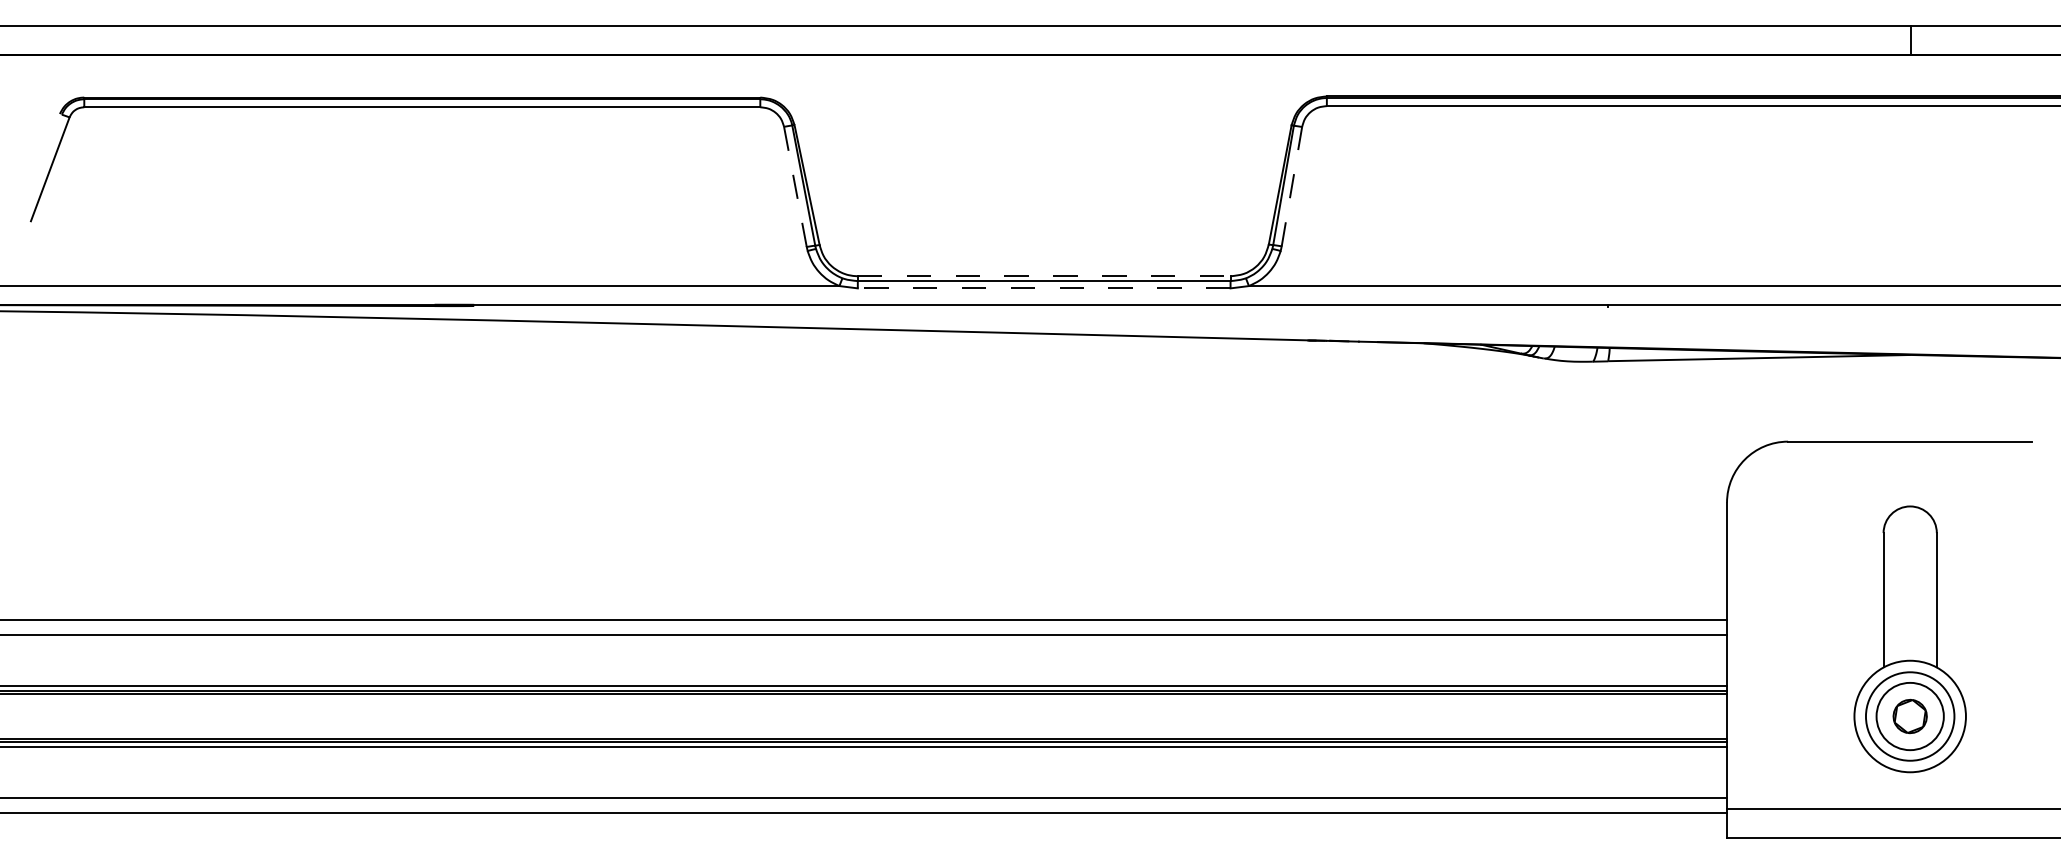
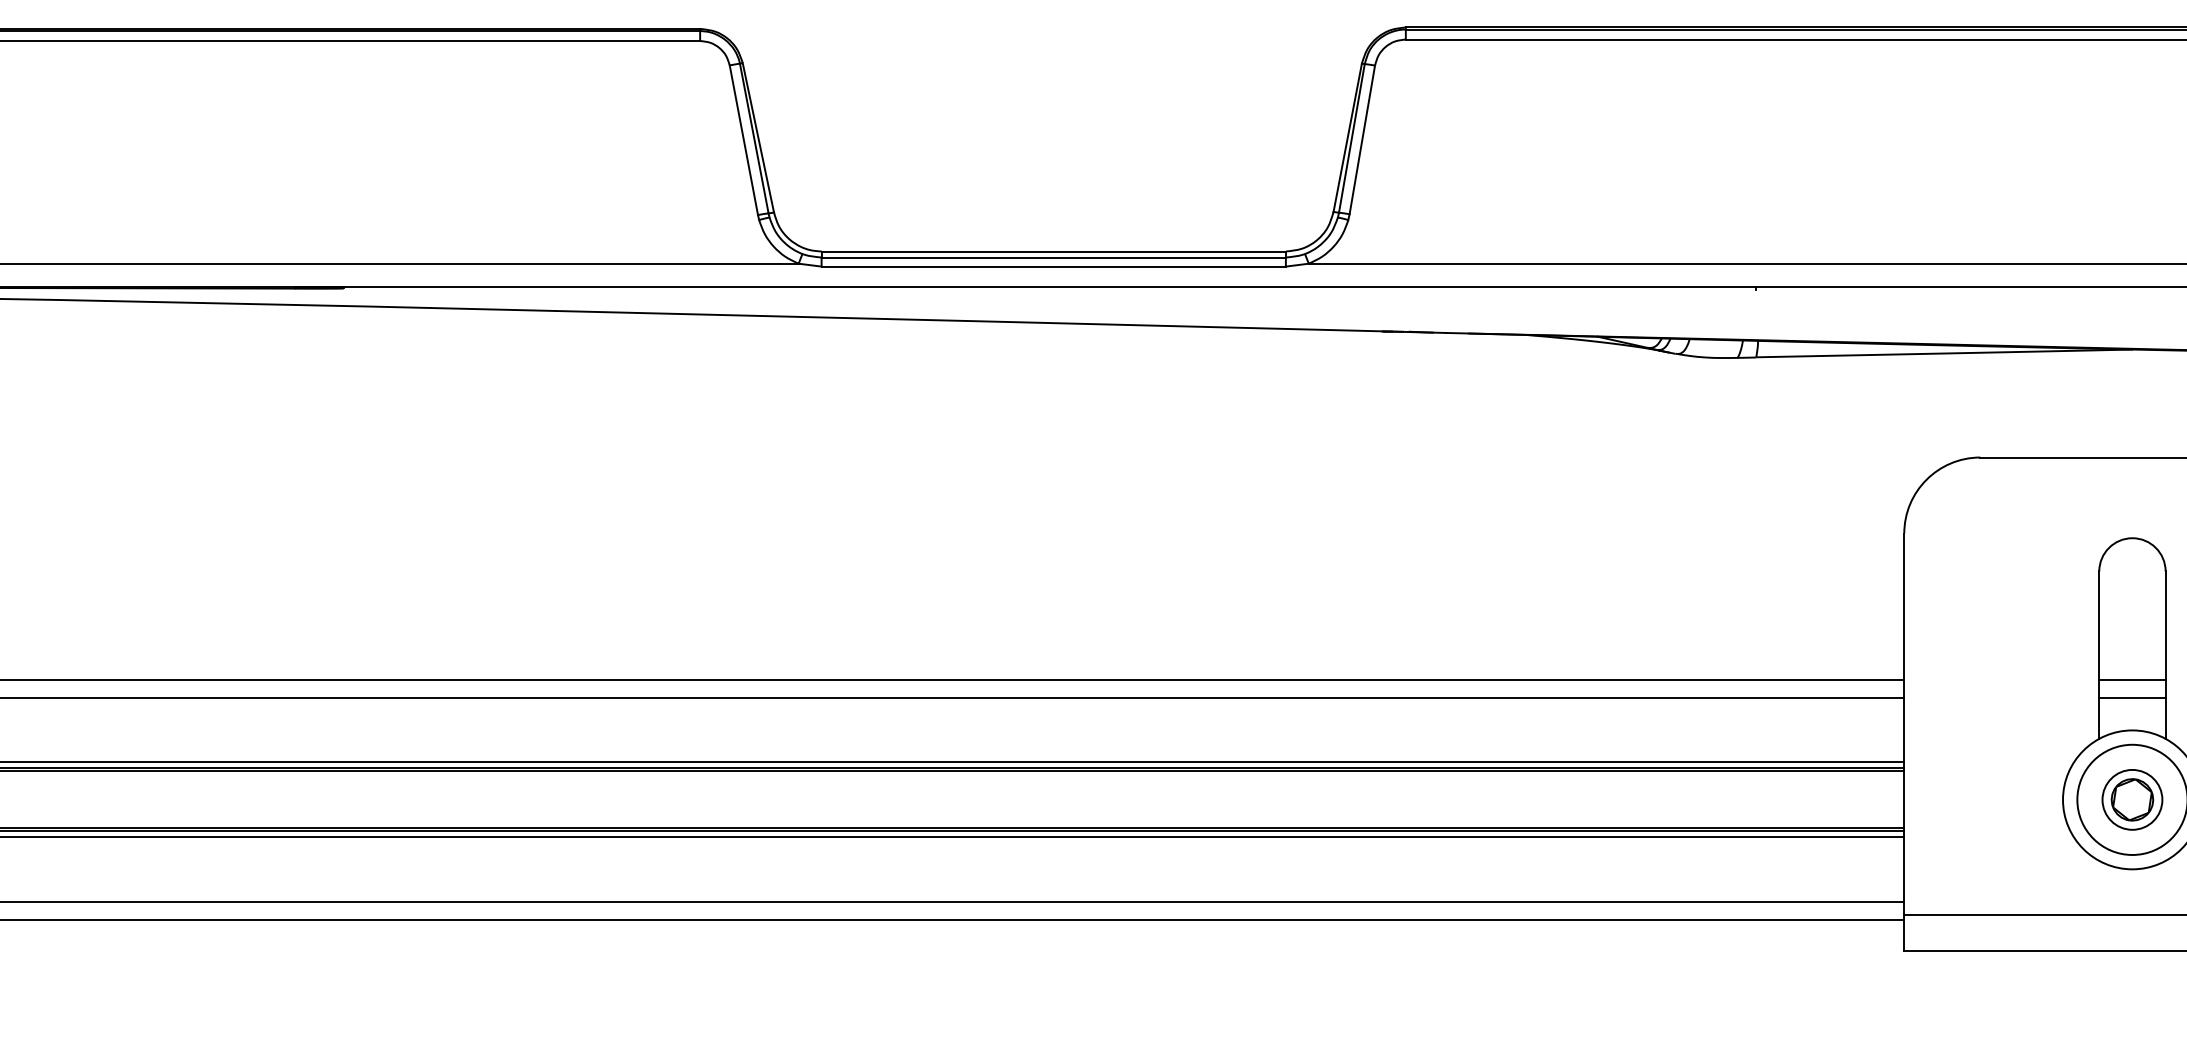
line: (1291, 186) -> (1361, 139), dashed -> solid
line: (795, 187) -> (743, 140), dashed -> solid
line: (1044, 276) -> (1054, 251), dashed -> solid
line: (1043, 288) -> (1052, 266), dashed -> solid
line: (1909, 620) -> (2131, 680), added
line: (1909, 634) -> (2131, 697), added
circle: (1910, 716) -> (2132, 799), size x0.71

